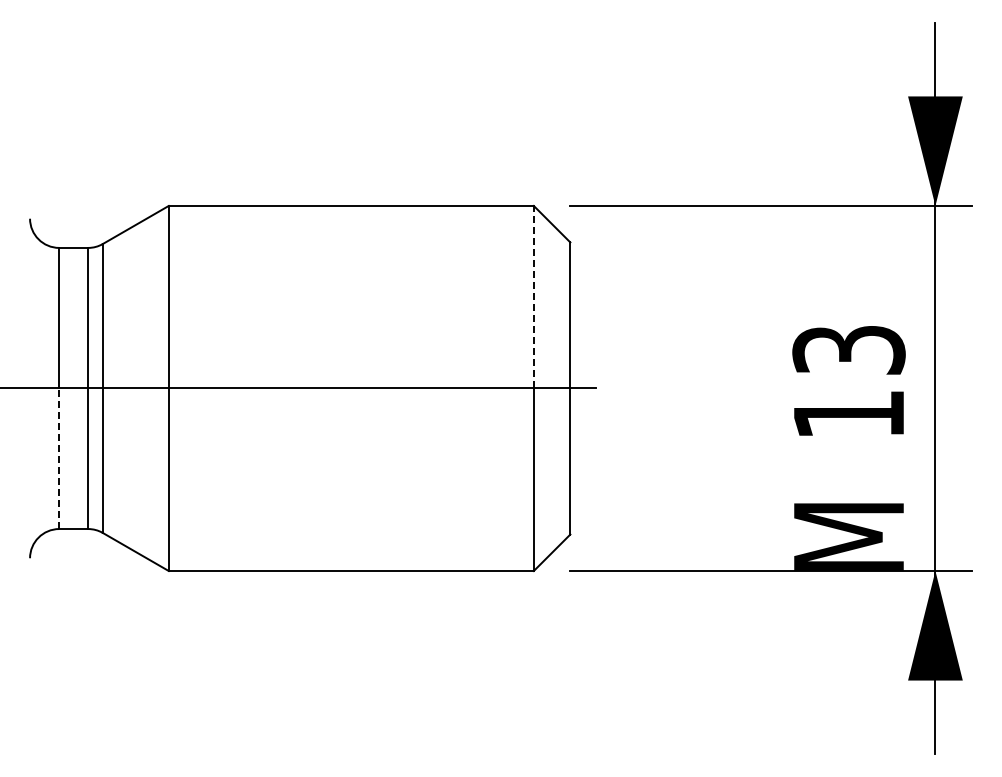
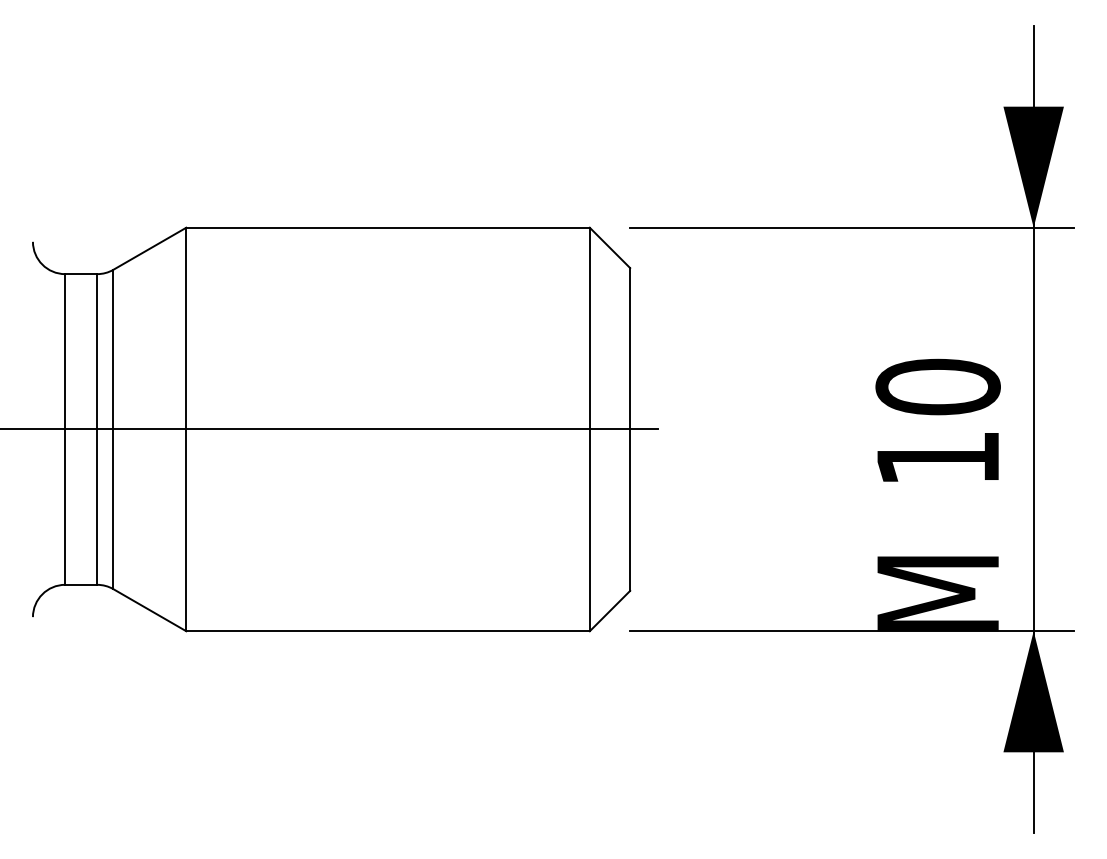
line: (533, 296) -> (589, 327), dashed -> solid
text: (848, 349) -> (937, 386), 13 -> 10
line: (59, 458) -> (65, 506), dashed -> solid

